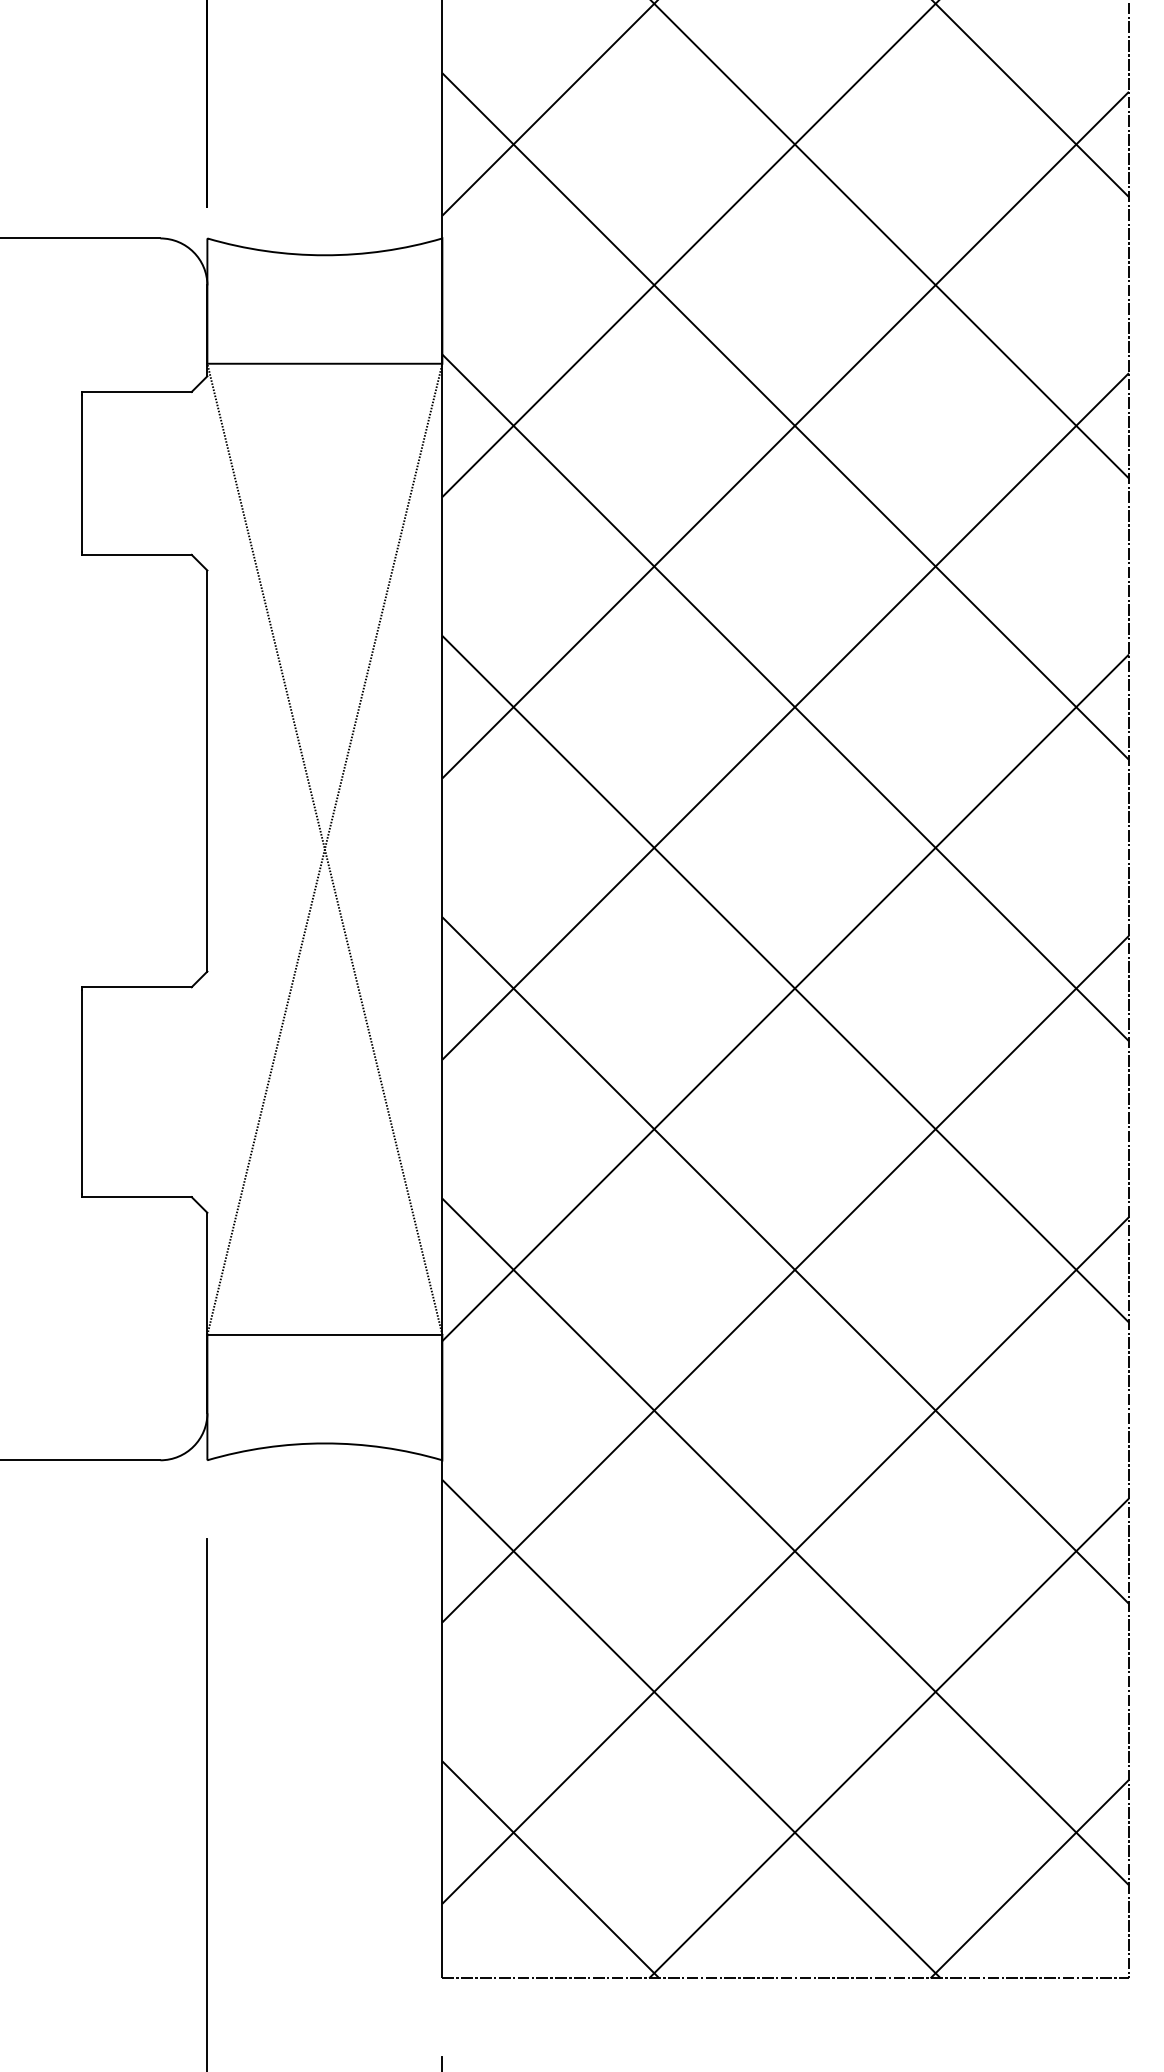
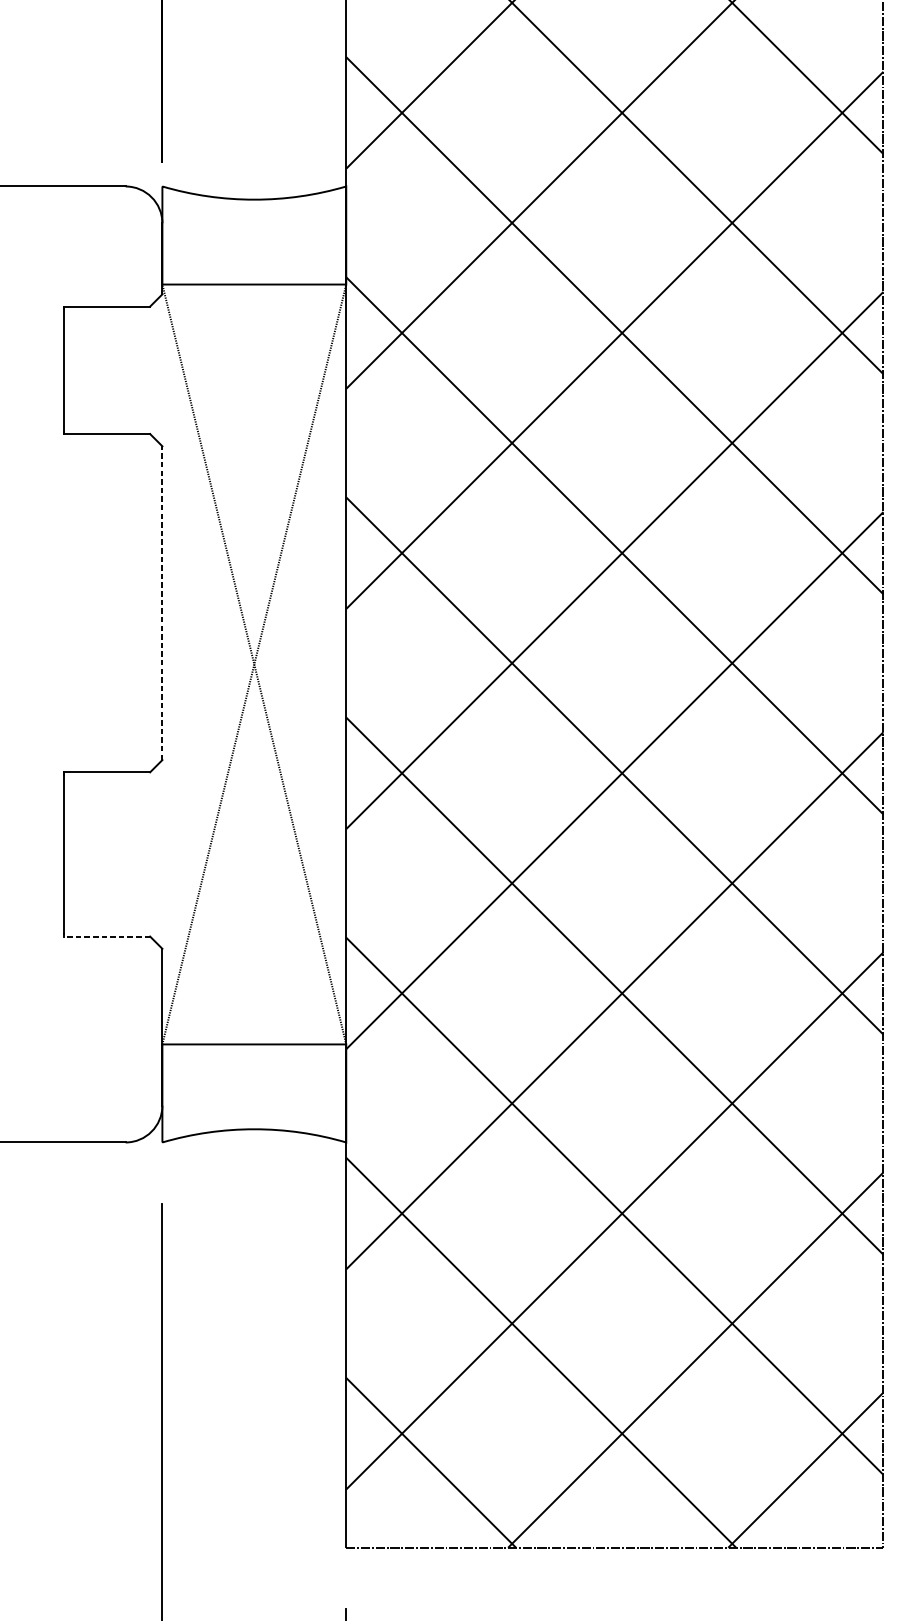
line: (207, 771) -> (162, 603), solid -> dashed
line: (136, 1197) -> (106, 936), solid -> dashed

